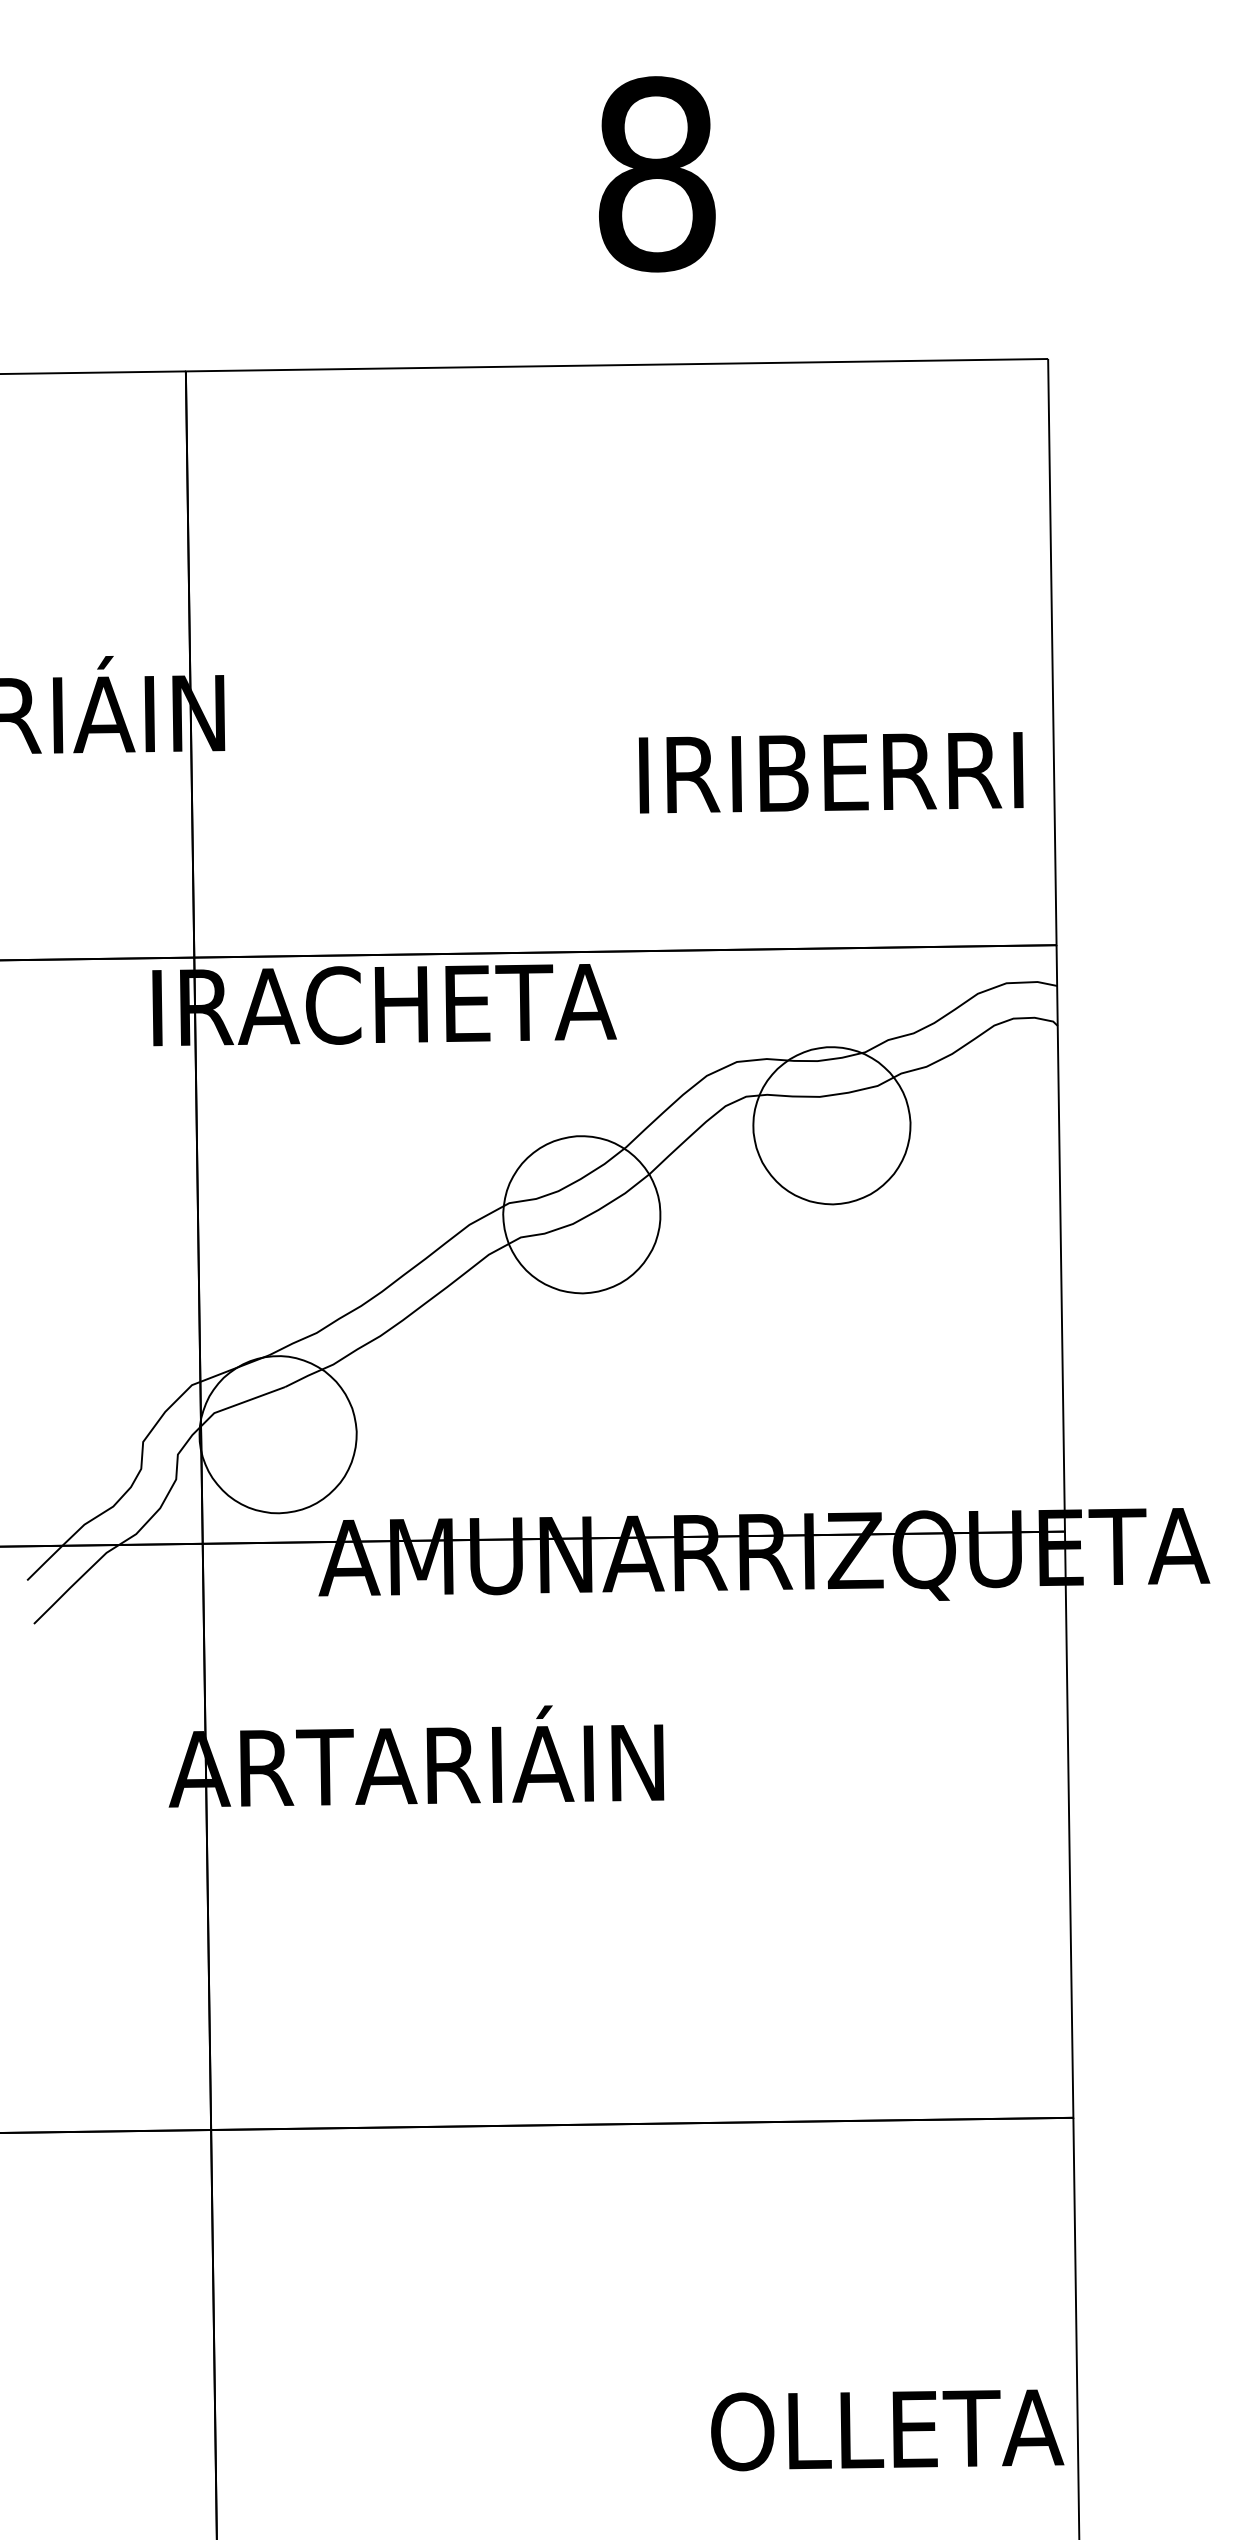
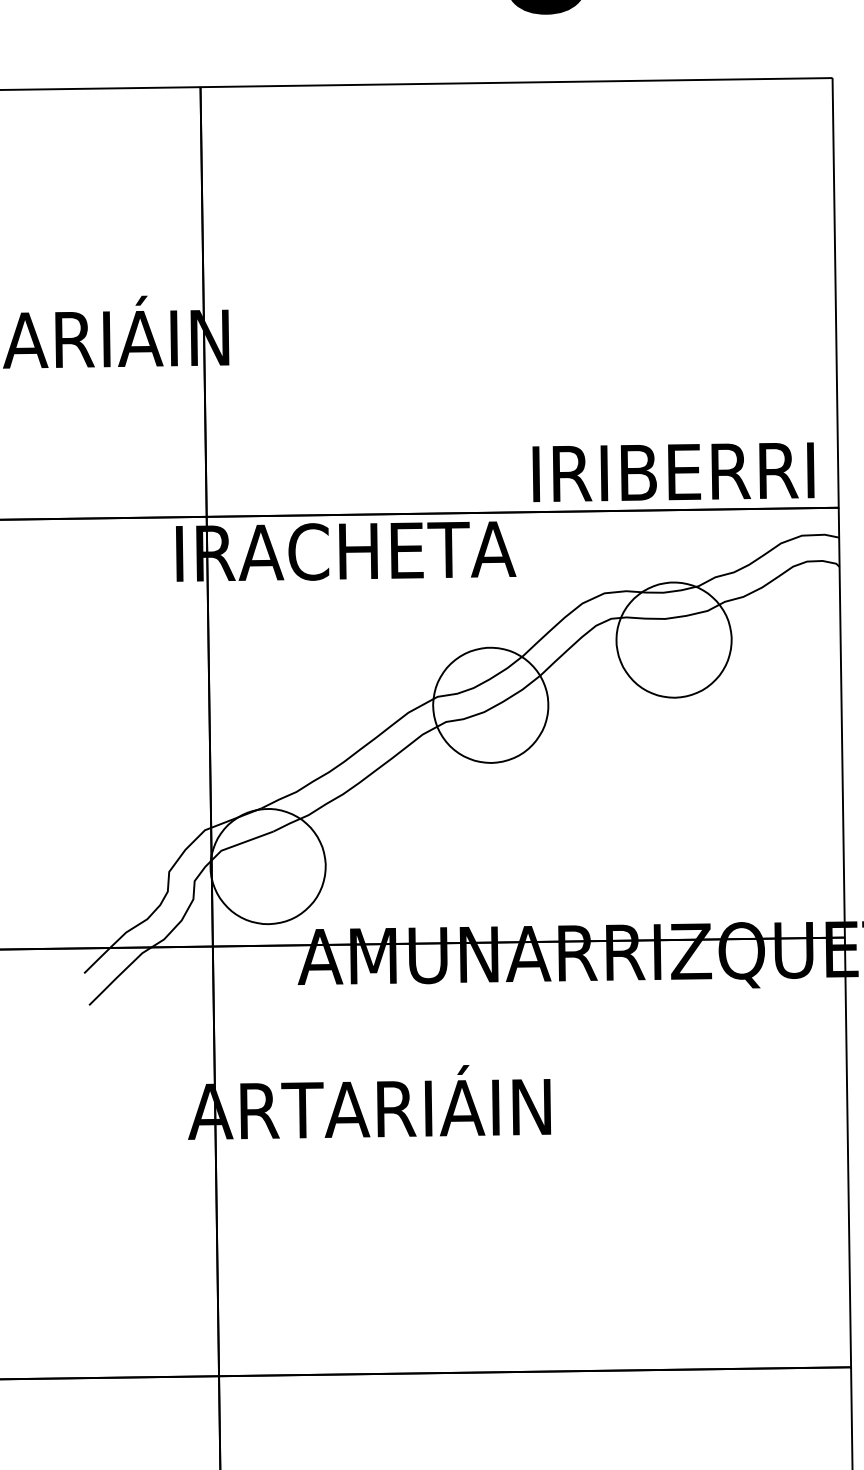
text: (830, 772) -> (673, 472), moved

